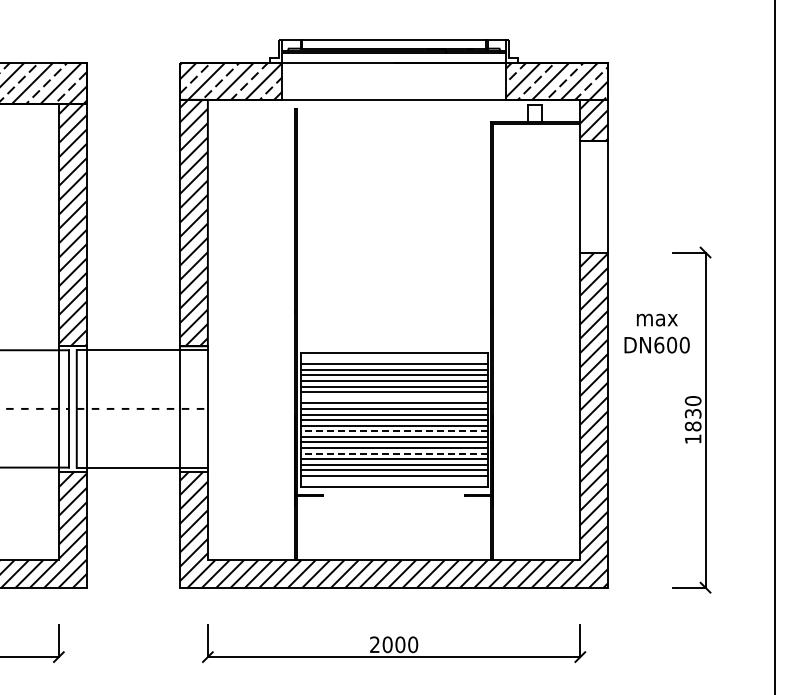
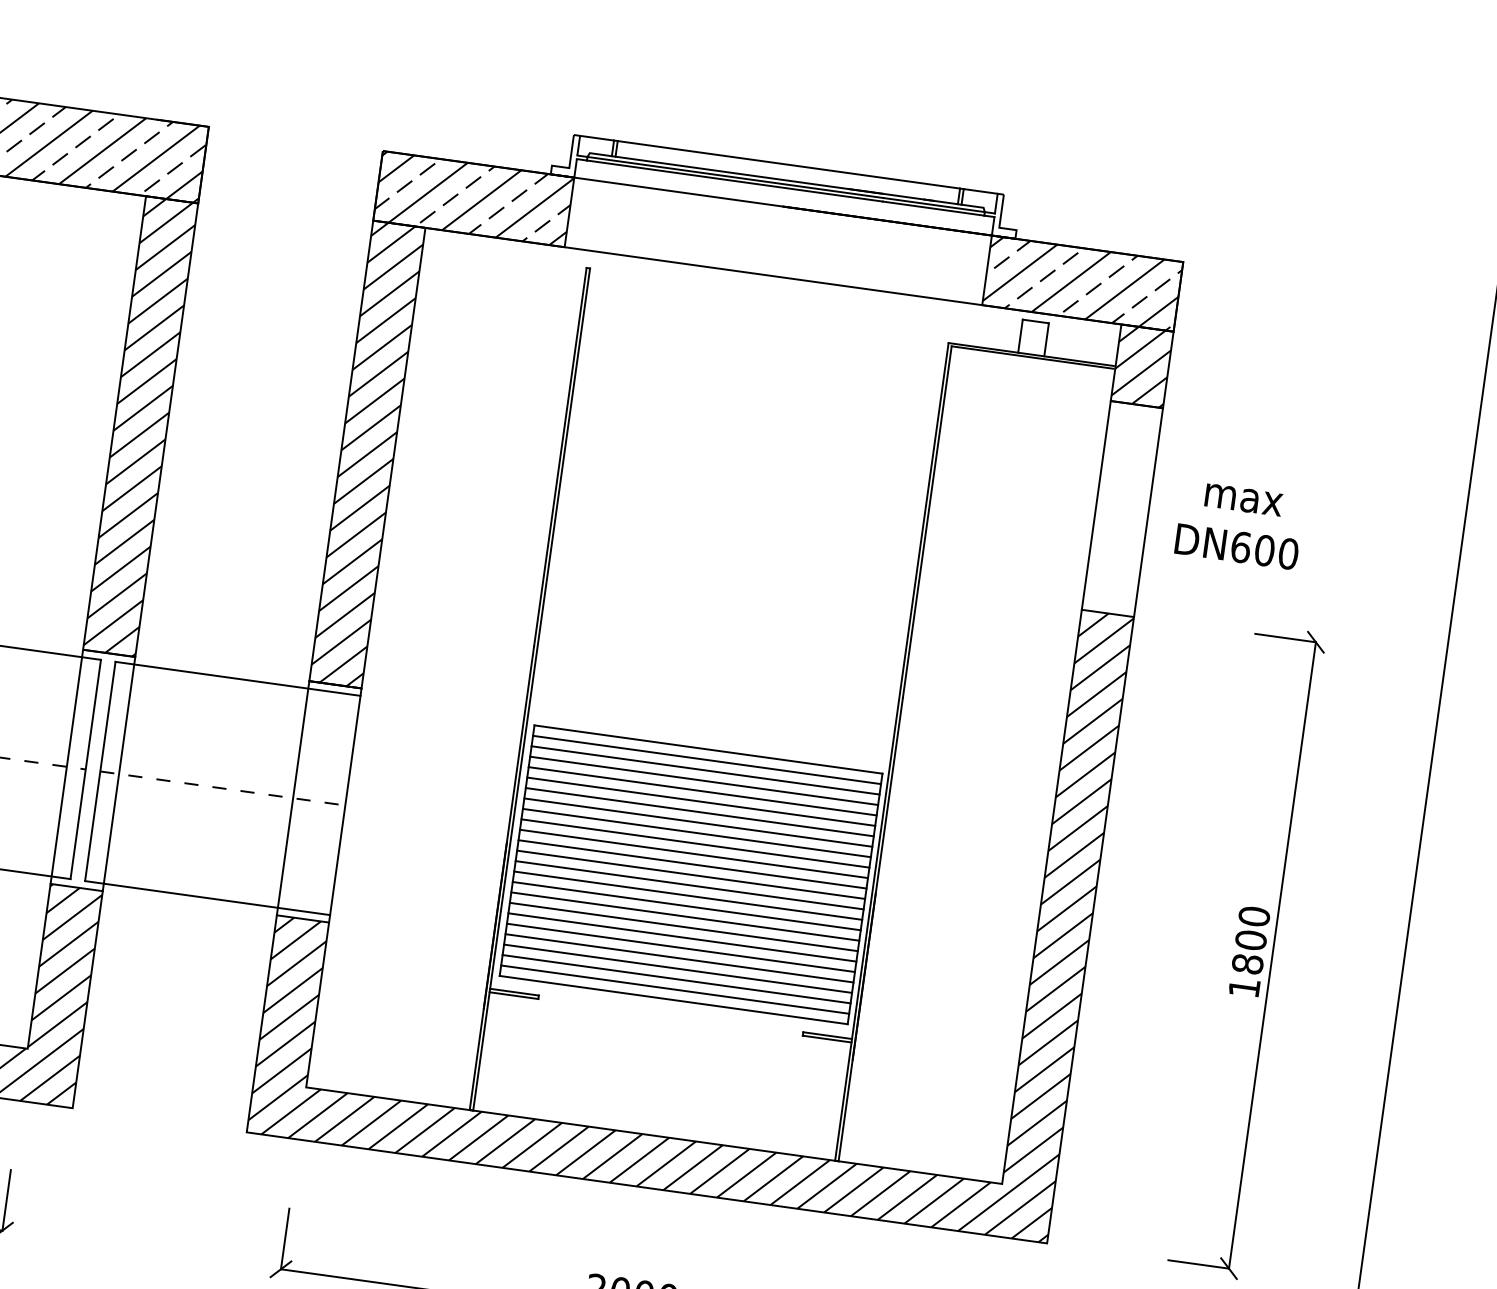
text: (656, 333) -> (1238, 524), moved
line: (394, 358) -> (707, 759), added
line: (394, 397) -> (697, 832), added
text: (693, 413) -> (1251, 939), 1830 -> 1800
line: (393, 431) -> (686, 895), dashed -> solid
line: (393, 453) -> (680, 936), dashed -> solid
line: (394, 481) -> (675, 989), added

